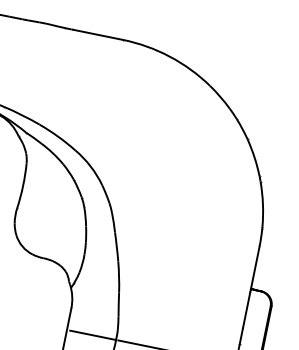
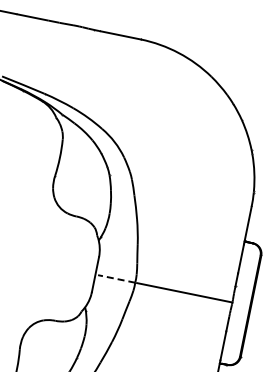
line: (92, 334) -> (116, 278), solid -> dashed

